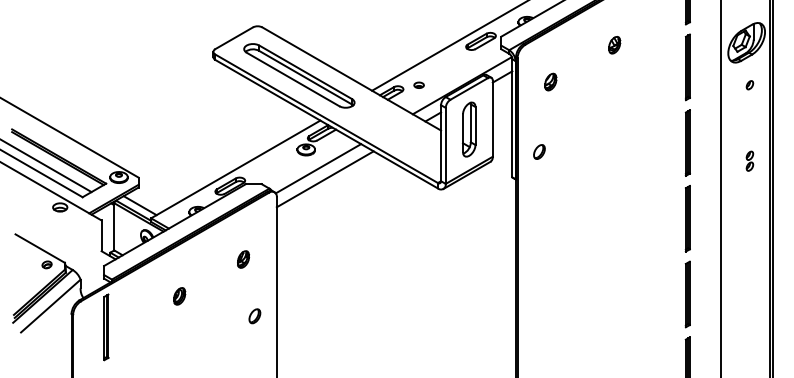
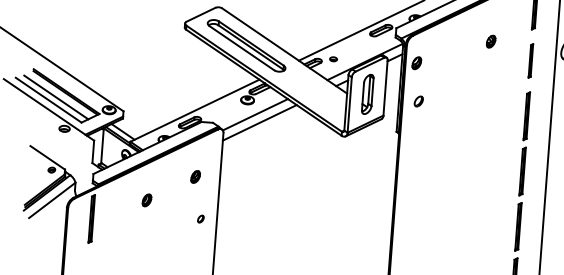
part: (614, 45) -> (490, 41), moved
part: (687, 67) -> (530, 61), size x0.7
part: (550, 81) -> (416, 62), moved
part: (539, 151) -> (418, 101), moved
part: (254, 316) -> (200, 219), size x0.7

